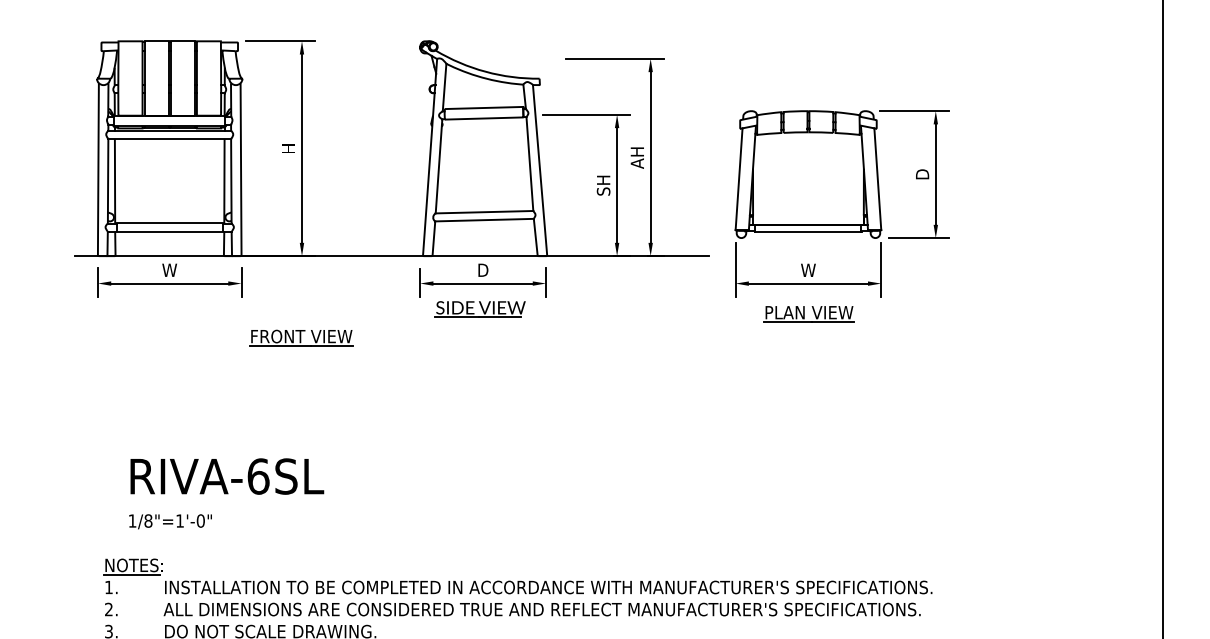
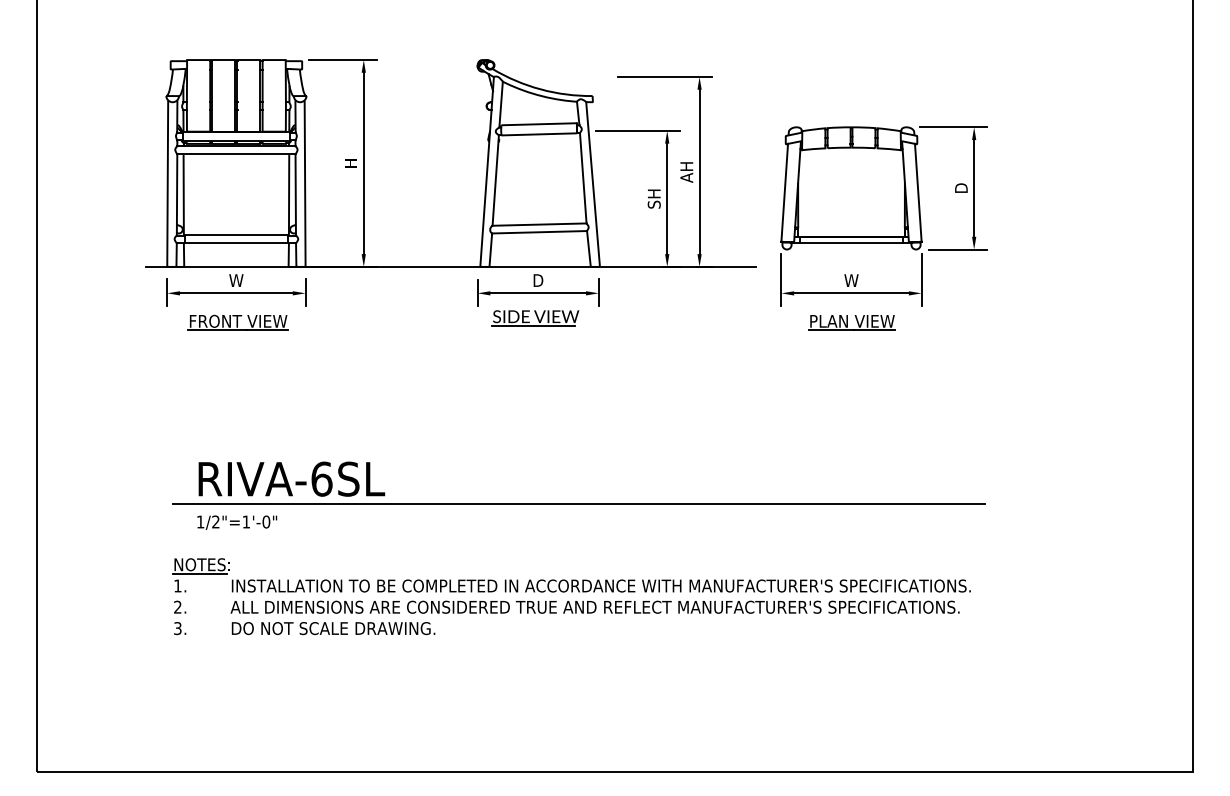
part: (300, 337) -> (237, 322), moved
line: (524, 501) -> (578, 503), added
text: (148, 520) -> (215, 521), 1/8"=1'-0" -> 1/2"=1'-0"

